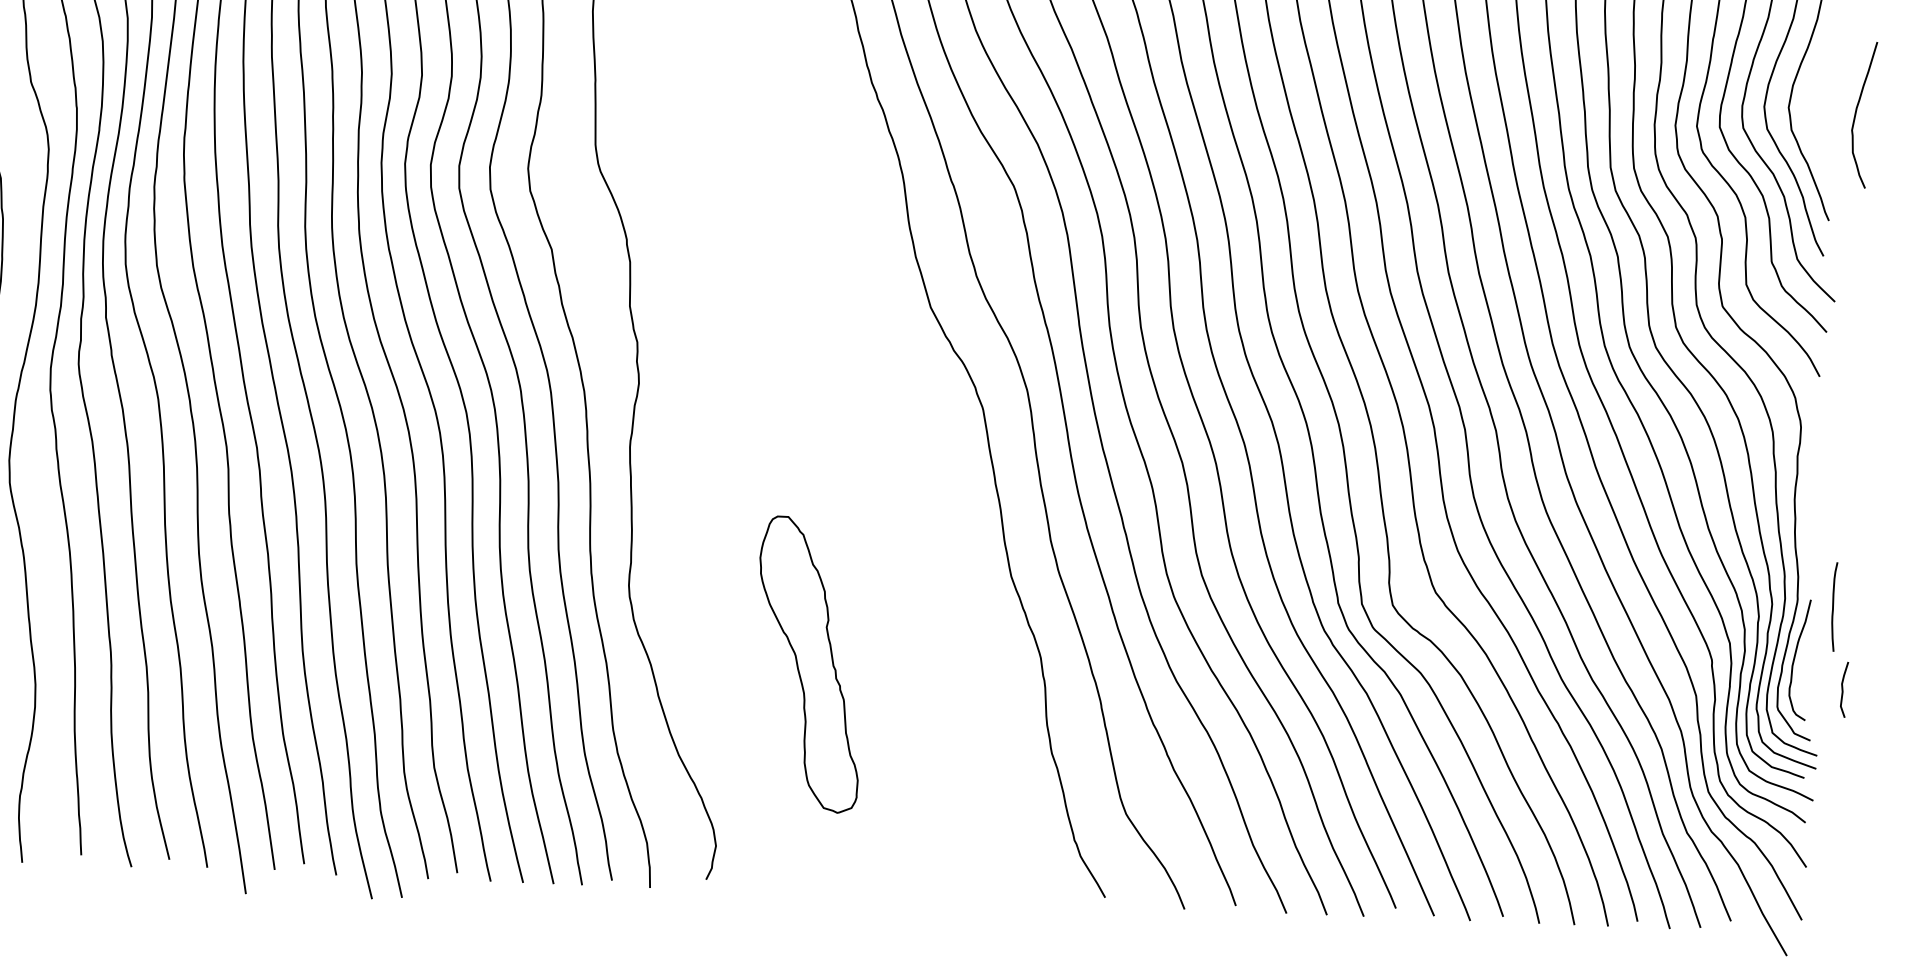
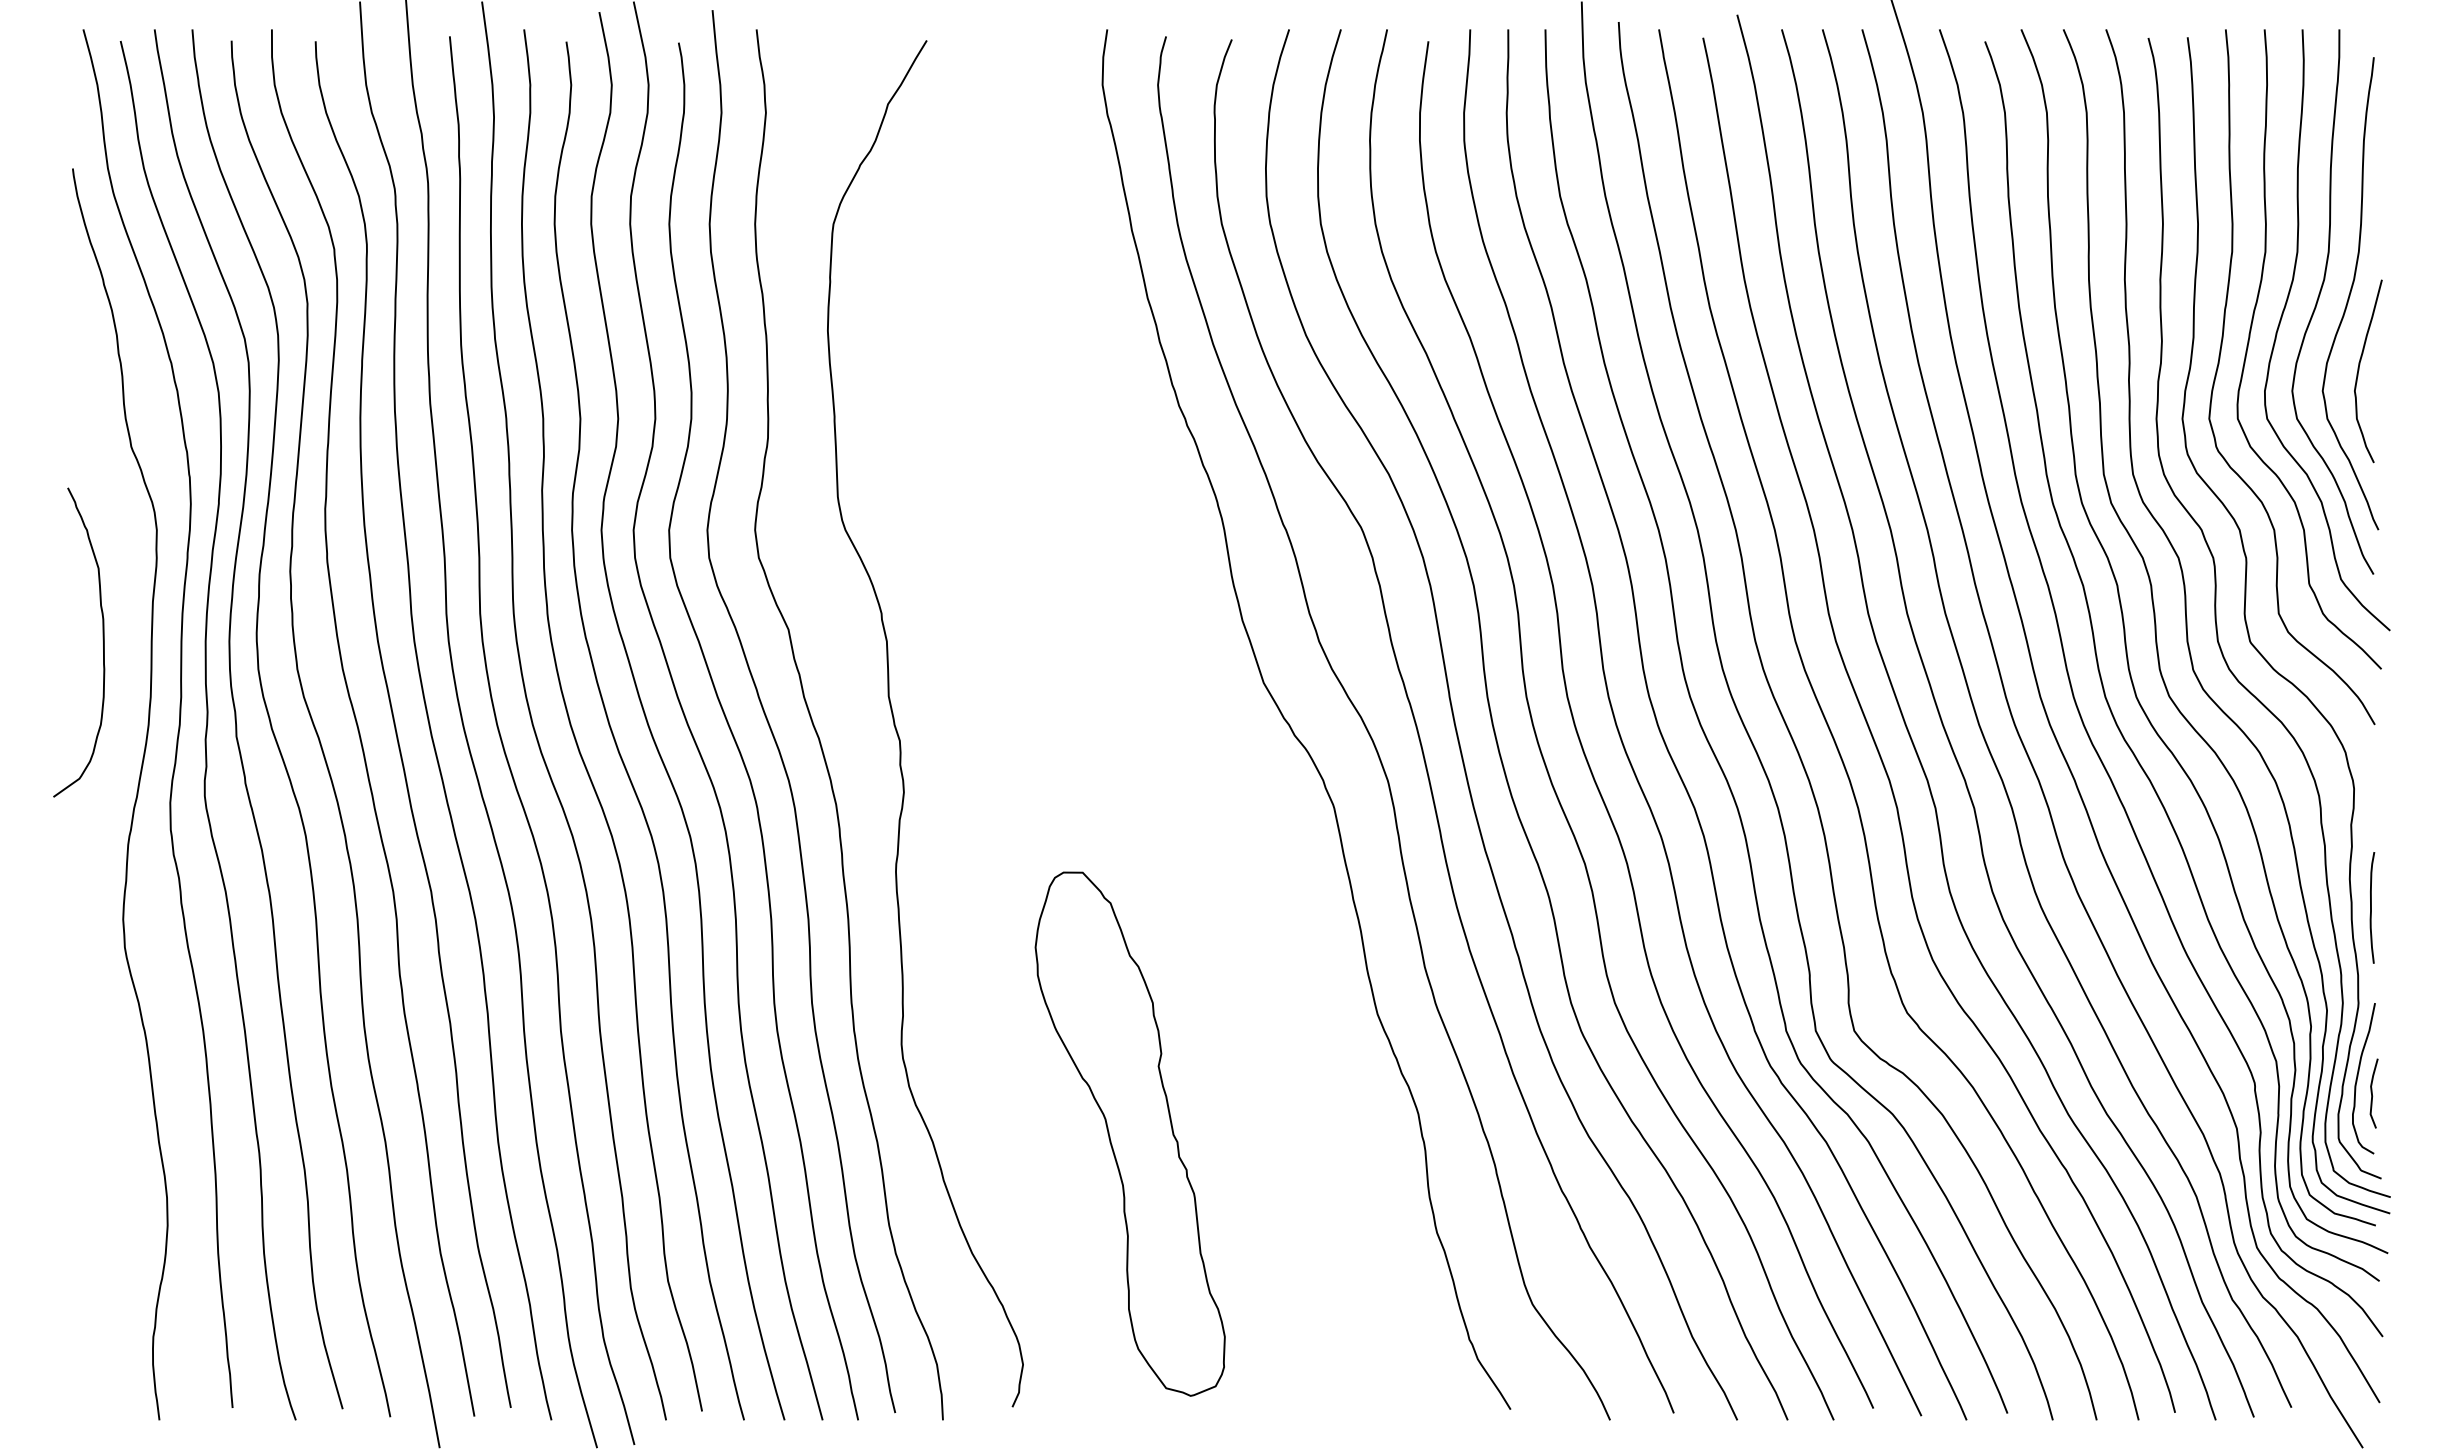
curve: (1856, 114) -> (2359, 370), moved
curve: (1833, 606) -> (2371, 907), moved
part: (808, 664) -> (1129, 1133), size x1.43
curve: (1842, 689) -> (2372, 1093), moved

